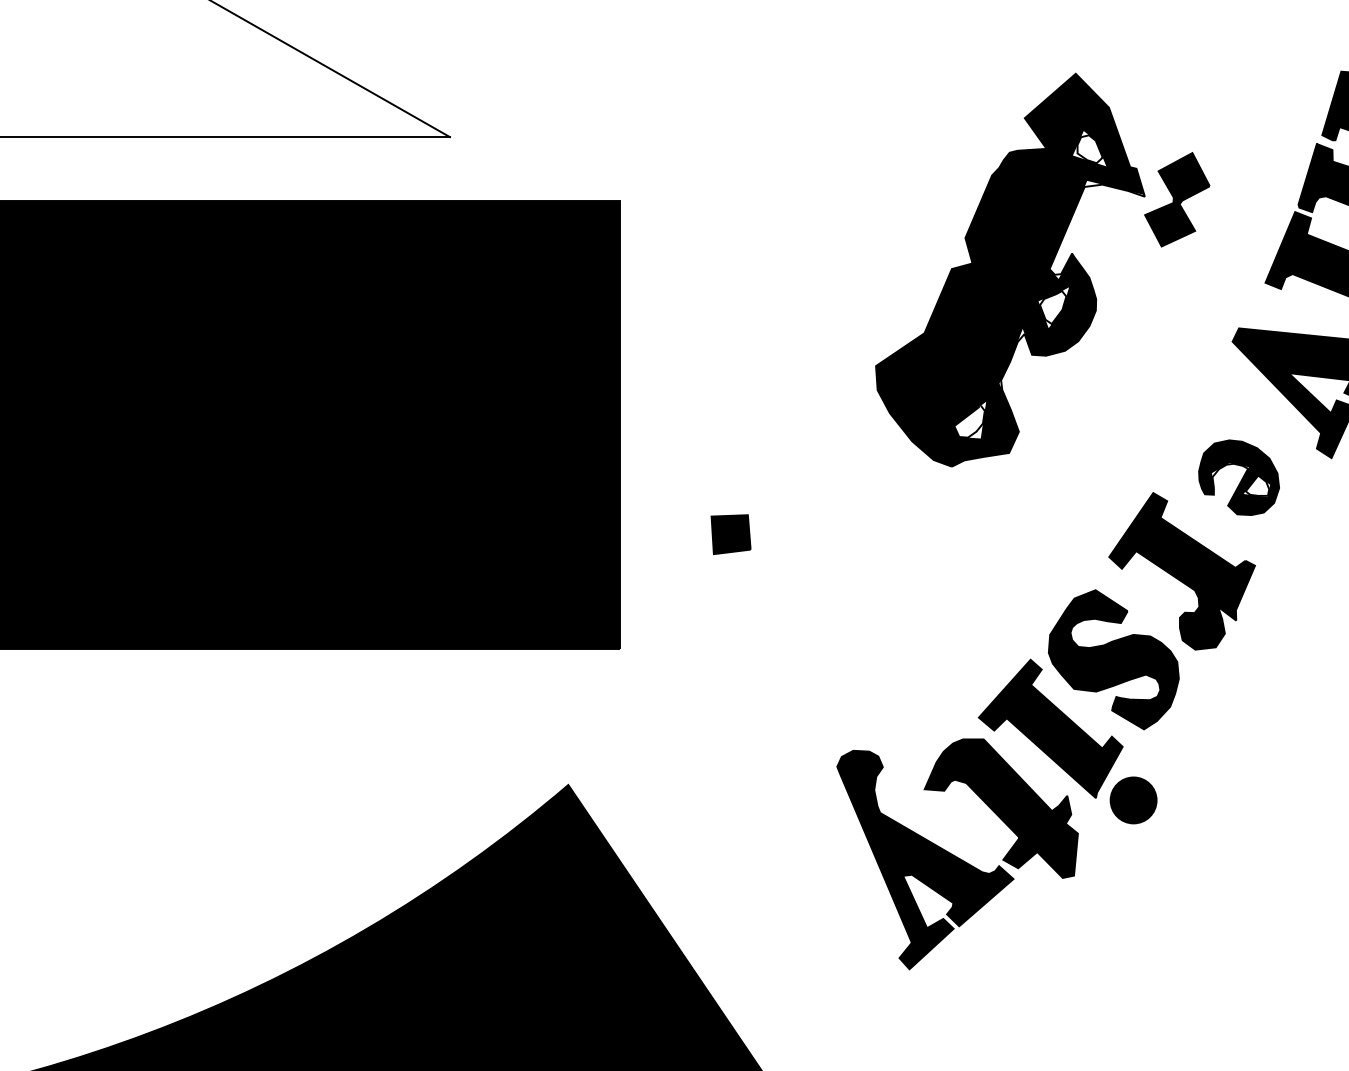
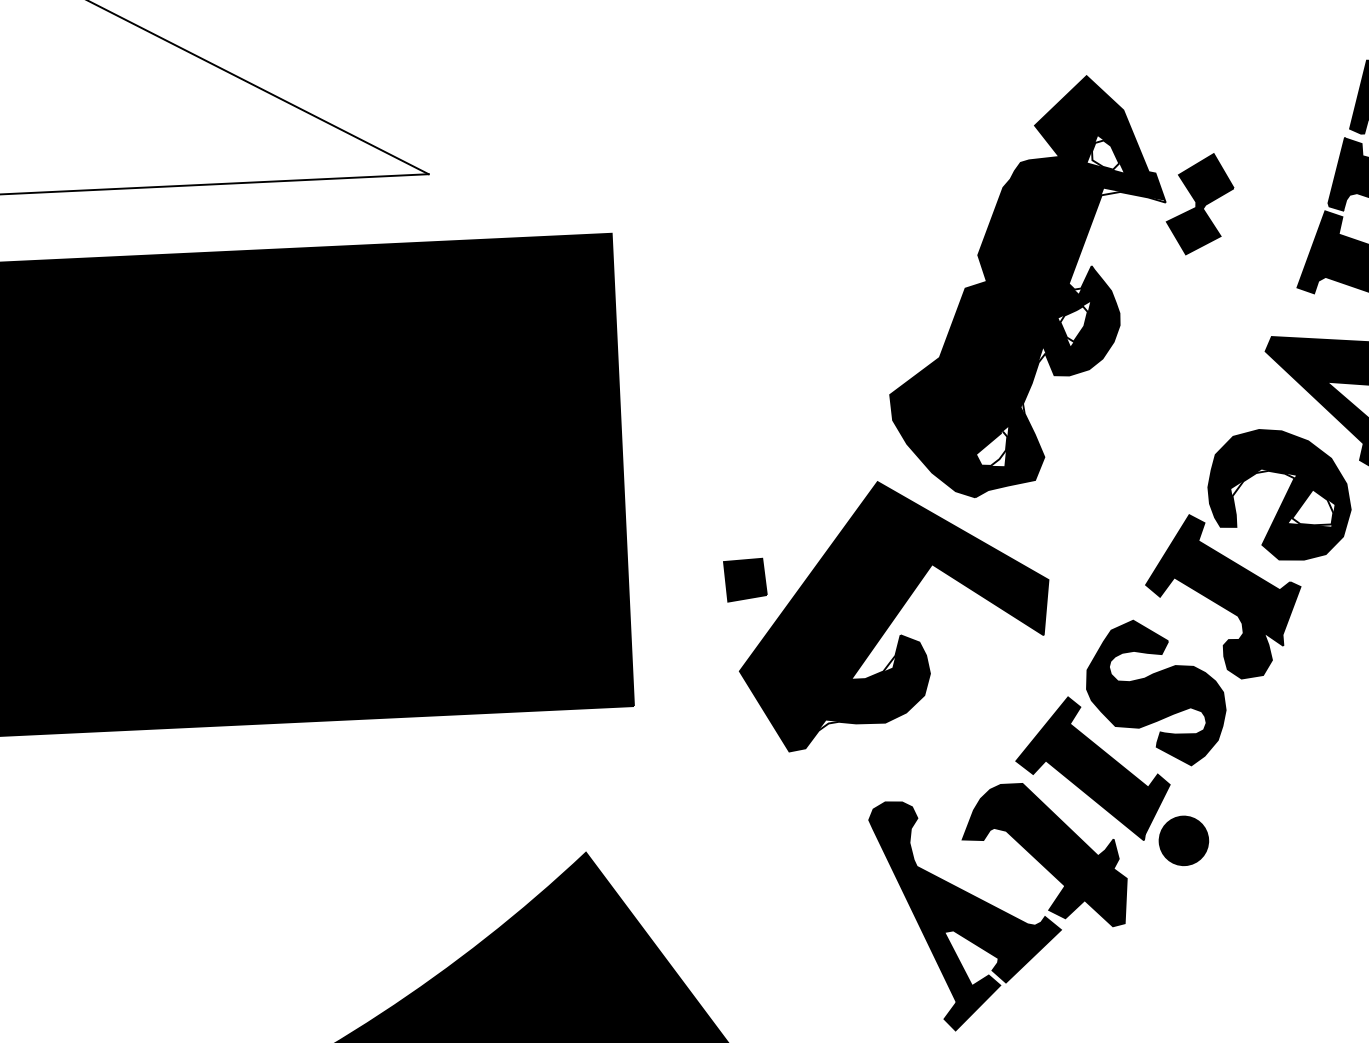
part: (1238, 477) -> (1278, 494), size x1.67
part: (869, 572) -> (893, 613), added

